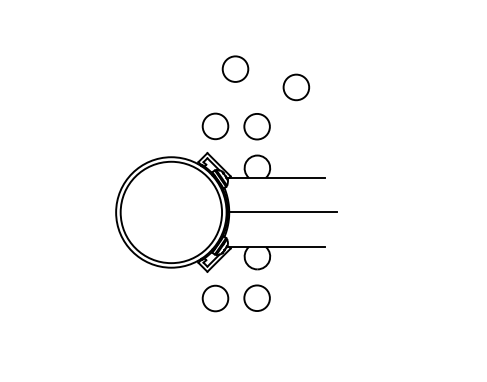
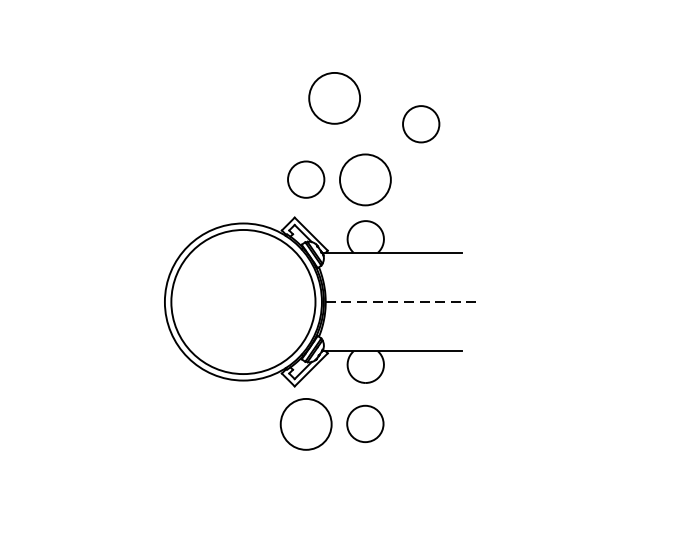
circle: (235, 68) -> (334, 97), size x1.4
circle: (256, 126) -> (364, 179), size x1.4
line: (283, 212) -> (402, 302), solid -> dashed
circle: (215, 298) -> (306, 424), size x1.4

